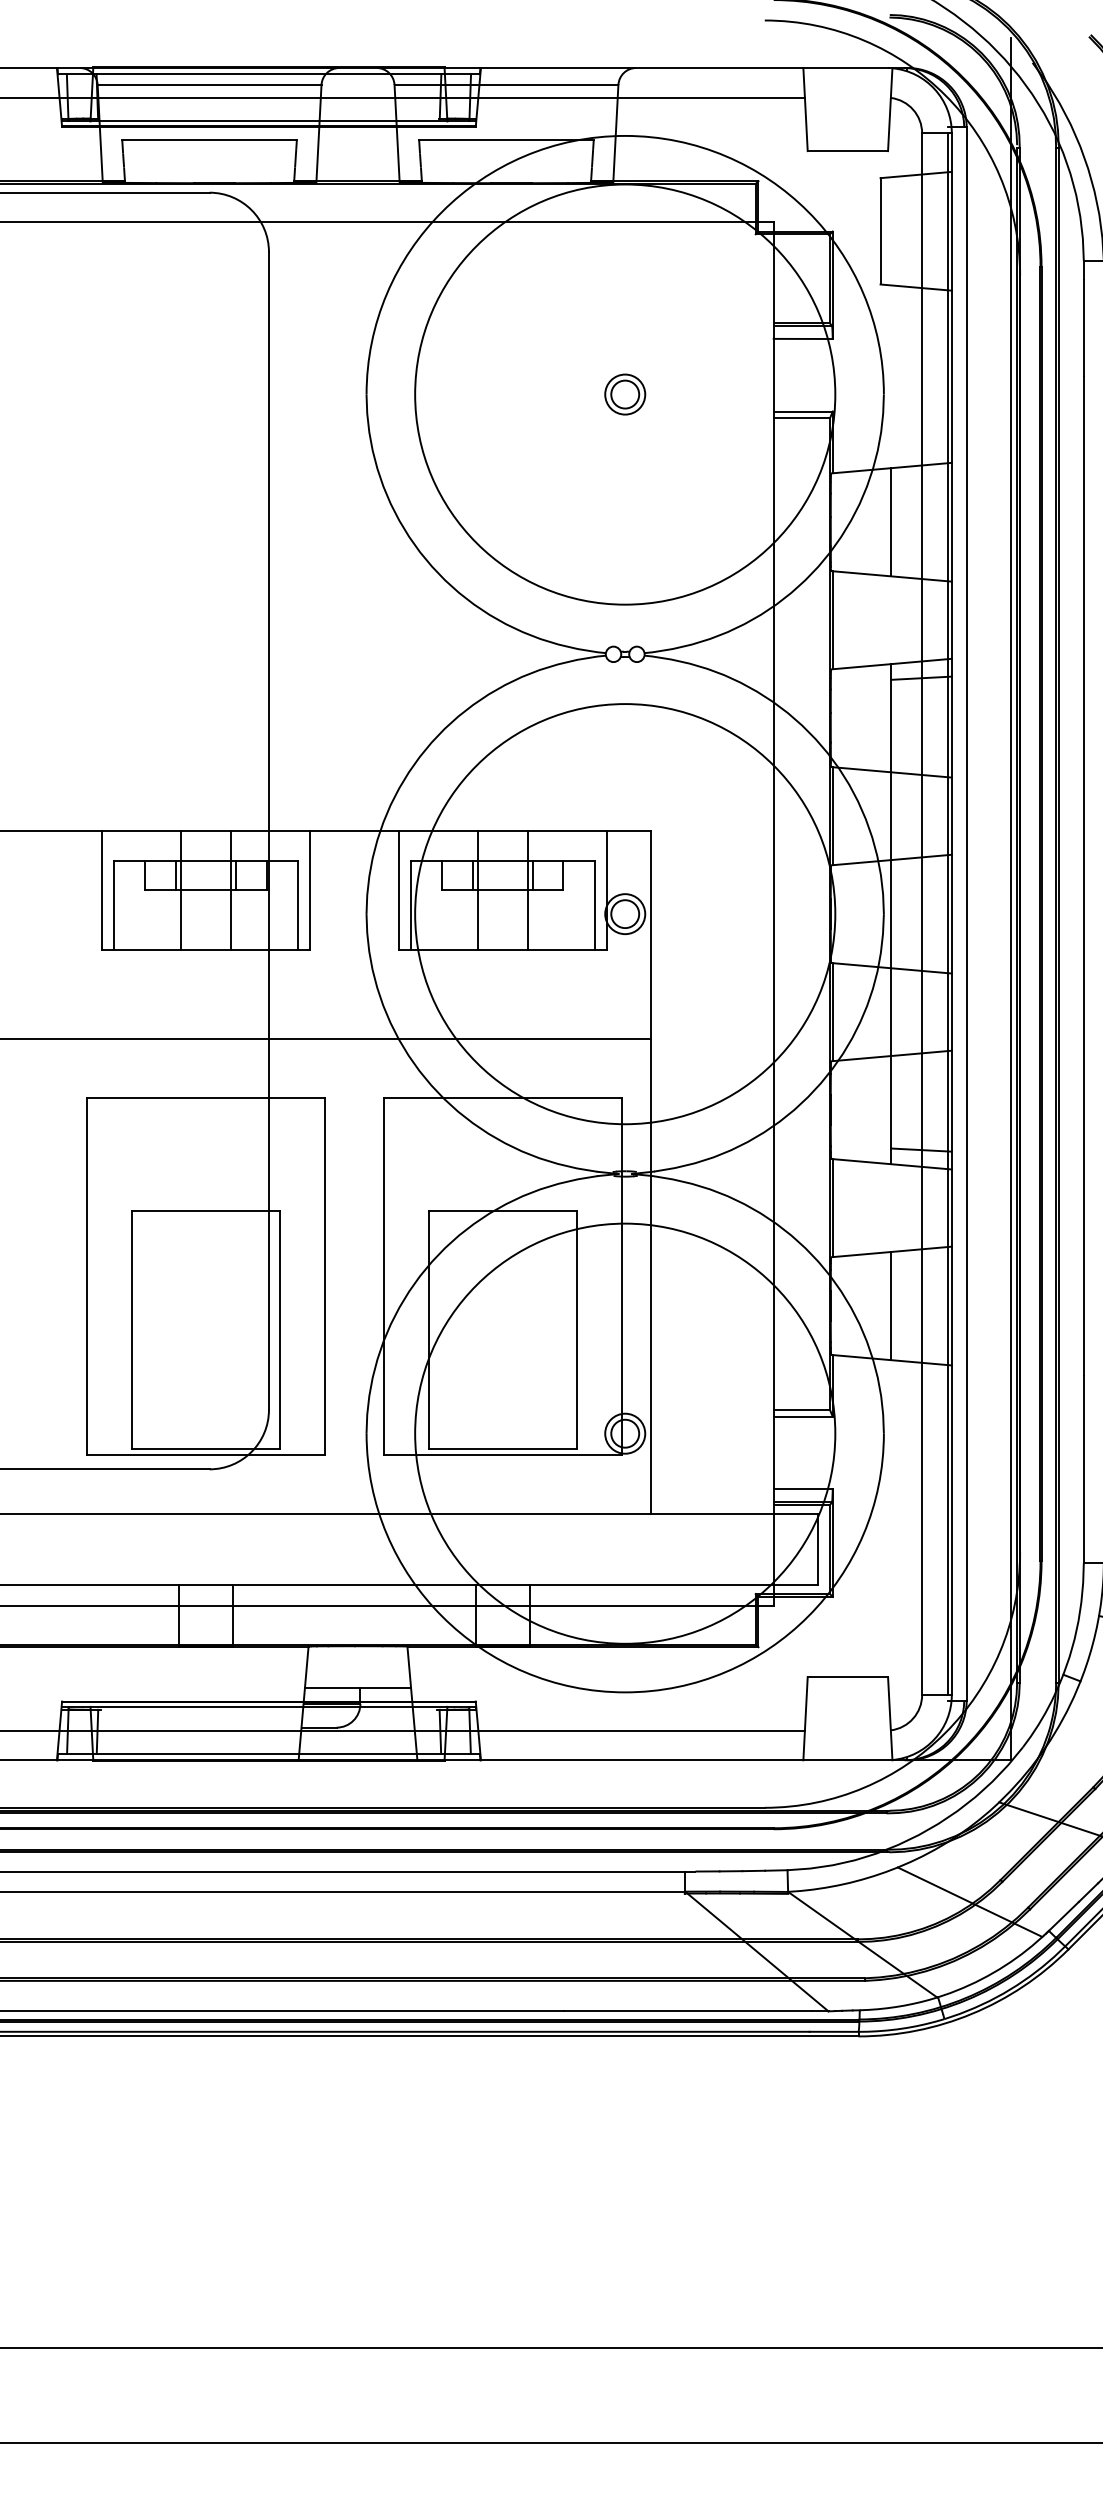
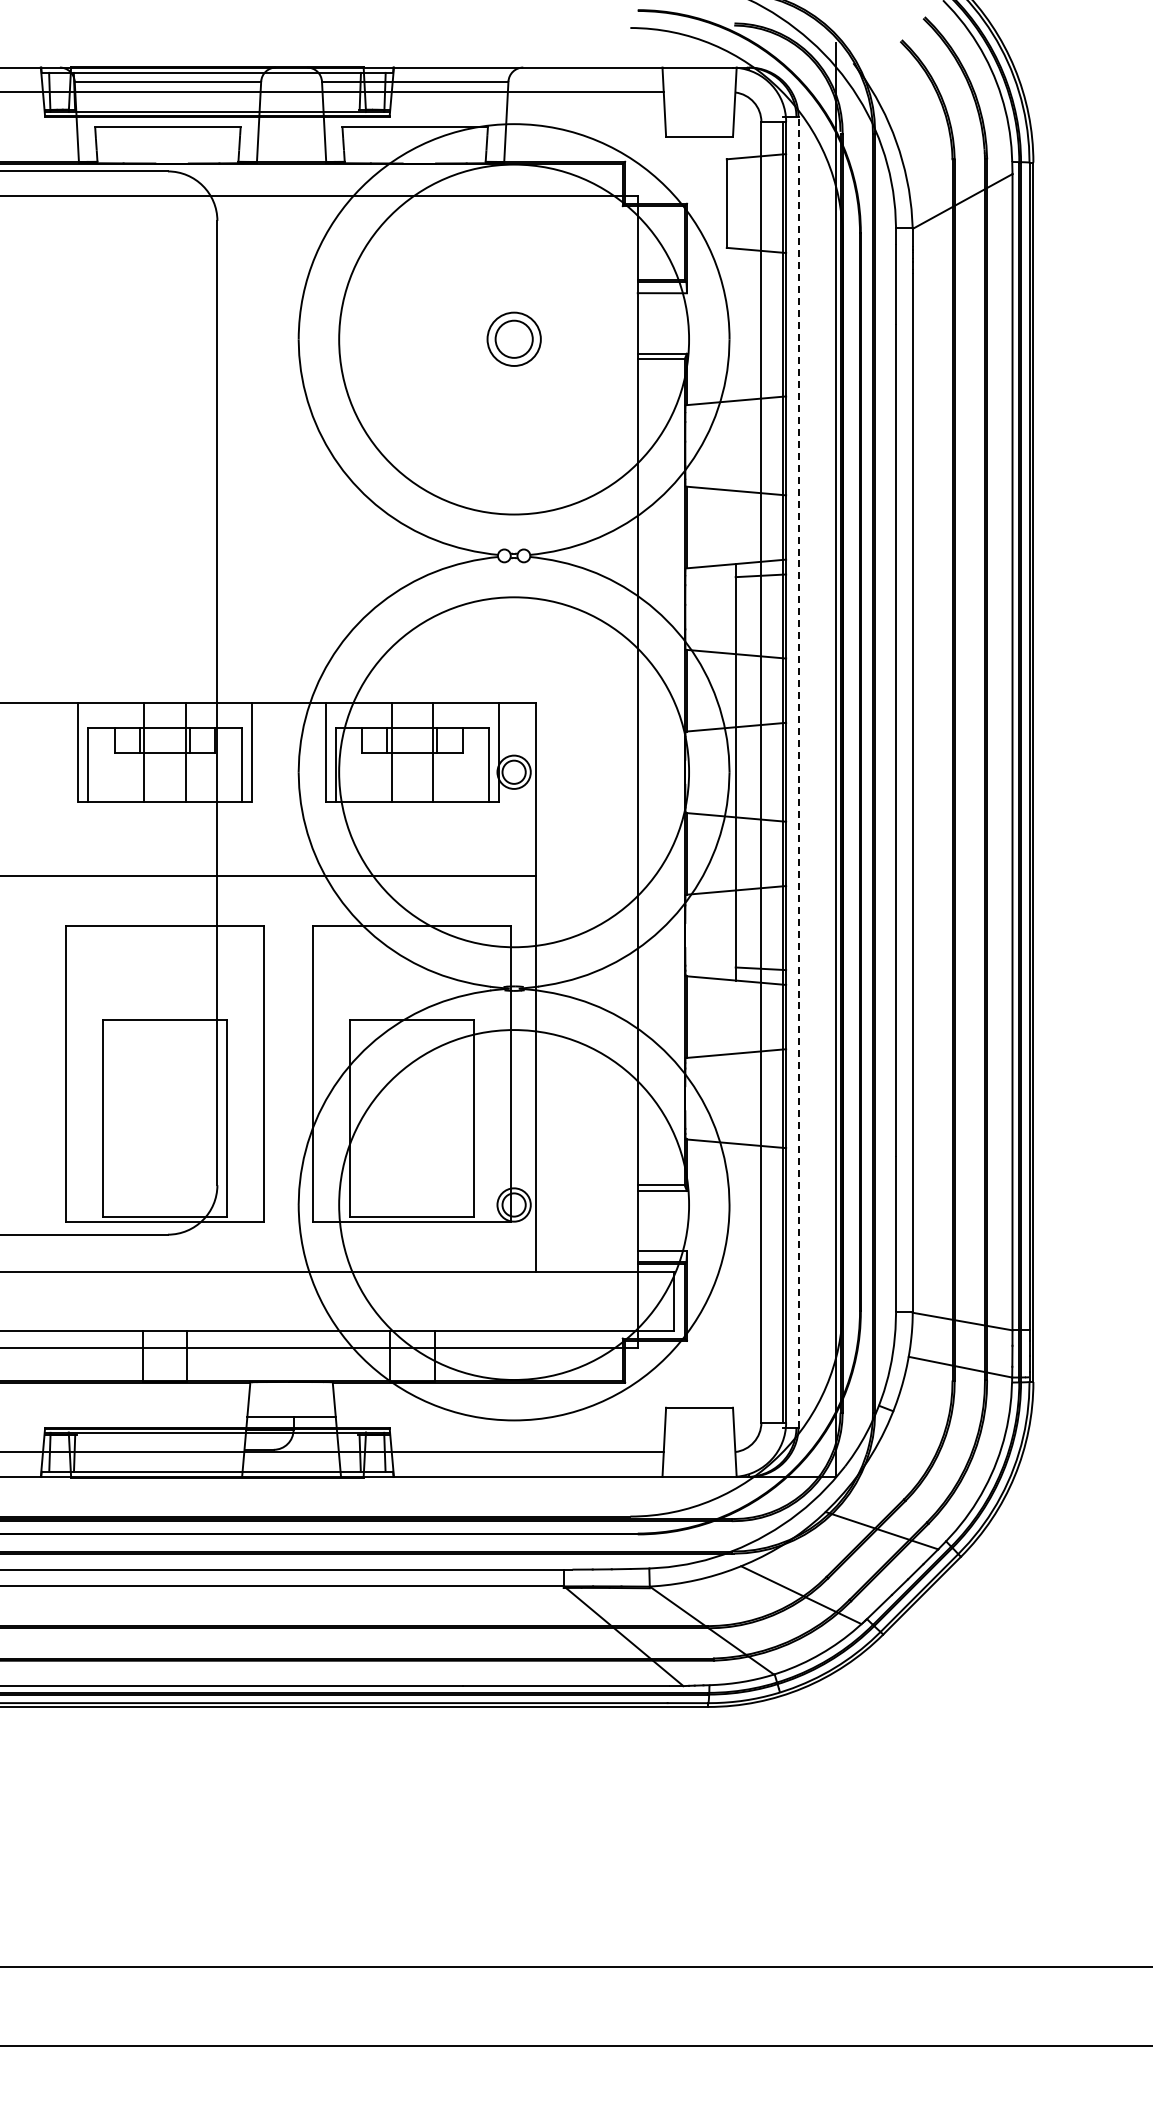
part: (624, 394) -> (513, 339), size x1.6
line: (891, 521) -> (735, 445), removed
line: (966, 913) -> (798, 771), solid -> dashed
line: (891, 1305) -> (735, 1098), removed

